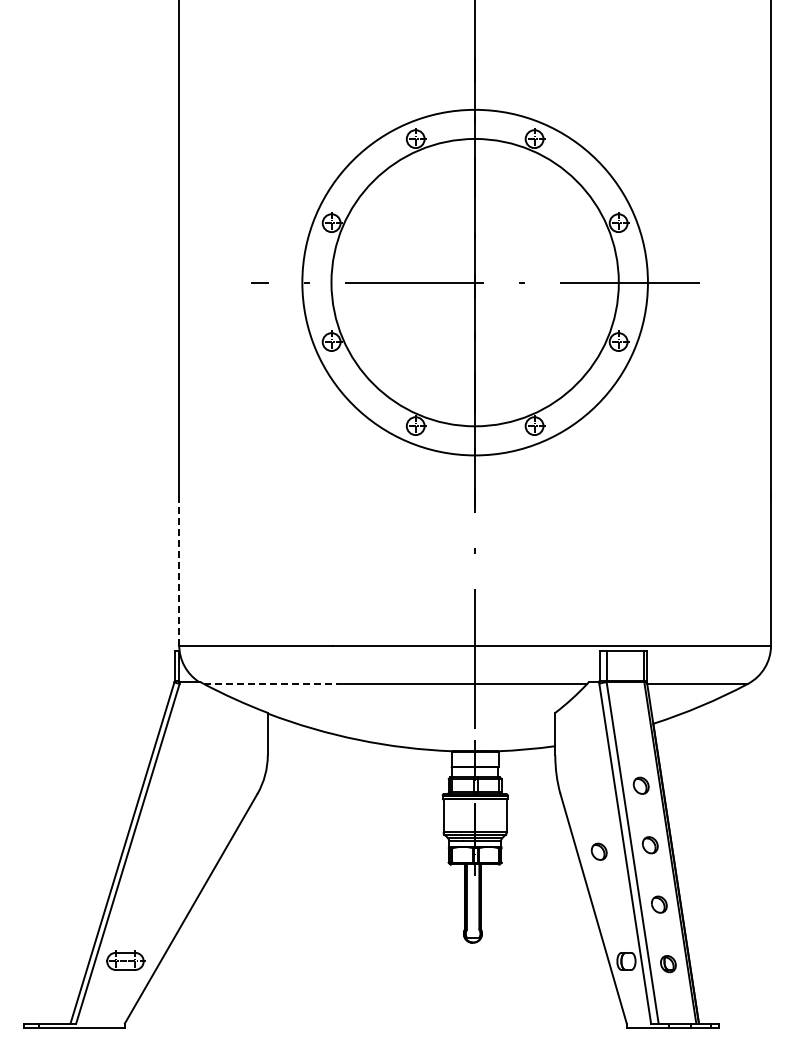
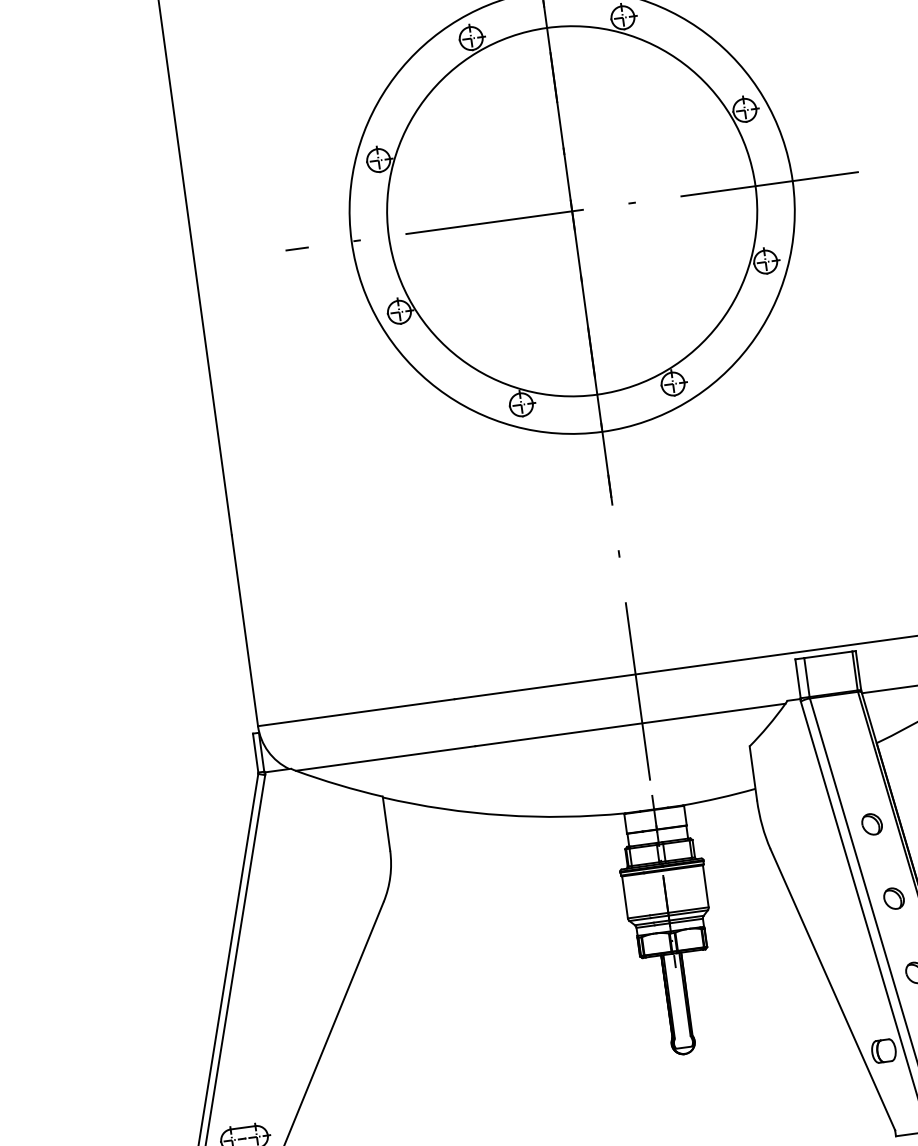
line: (179, 570) -> (245, 630), dashed -> solid
line: (274, 683) -> (386, 757), dashed -> solid
part: (598, 851) -> (829, 915), removed

